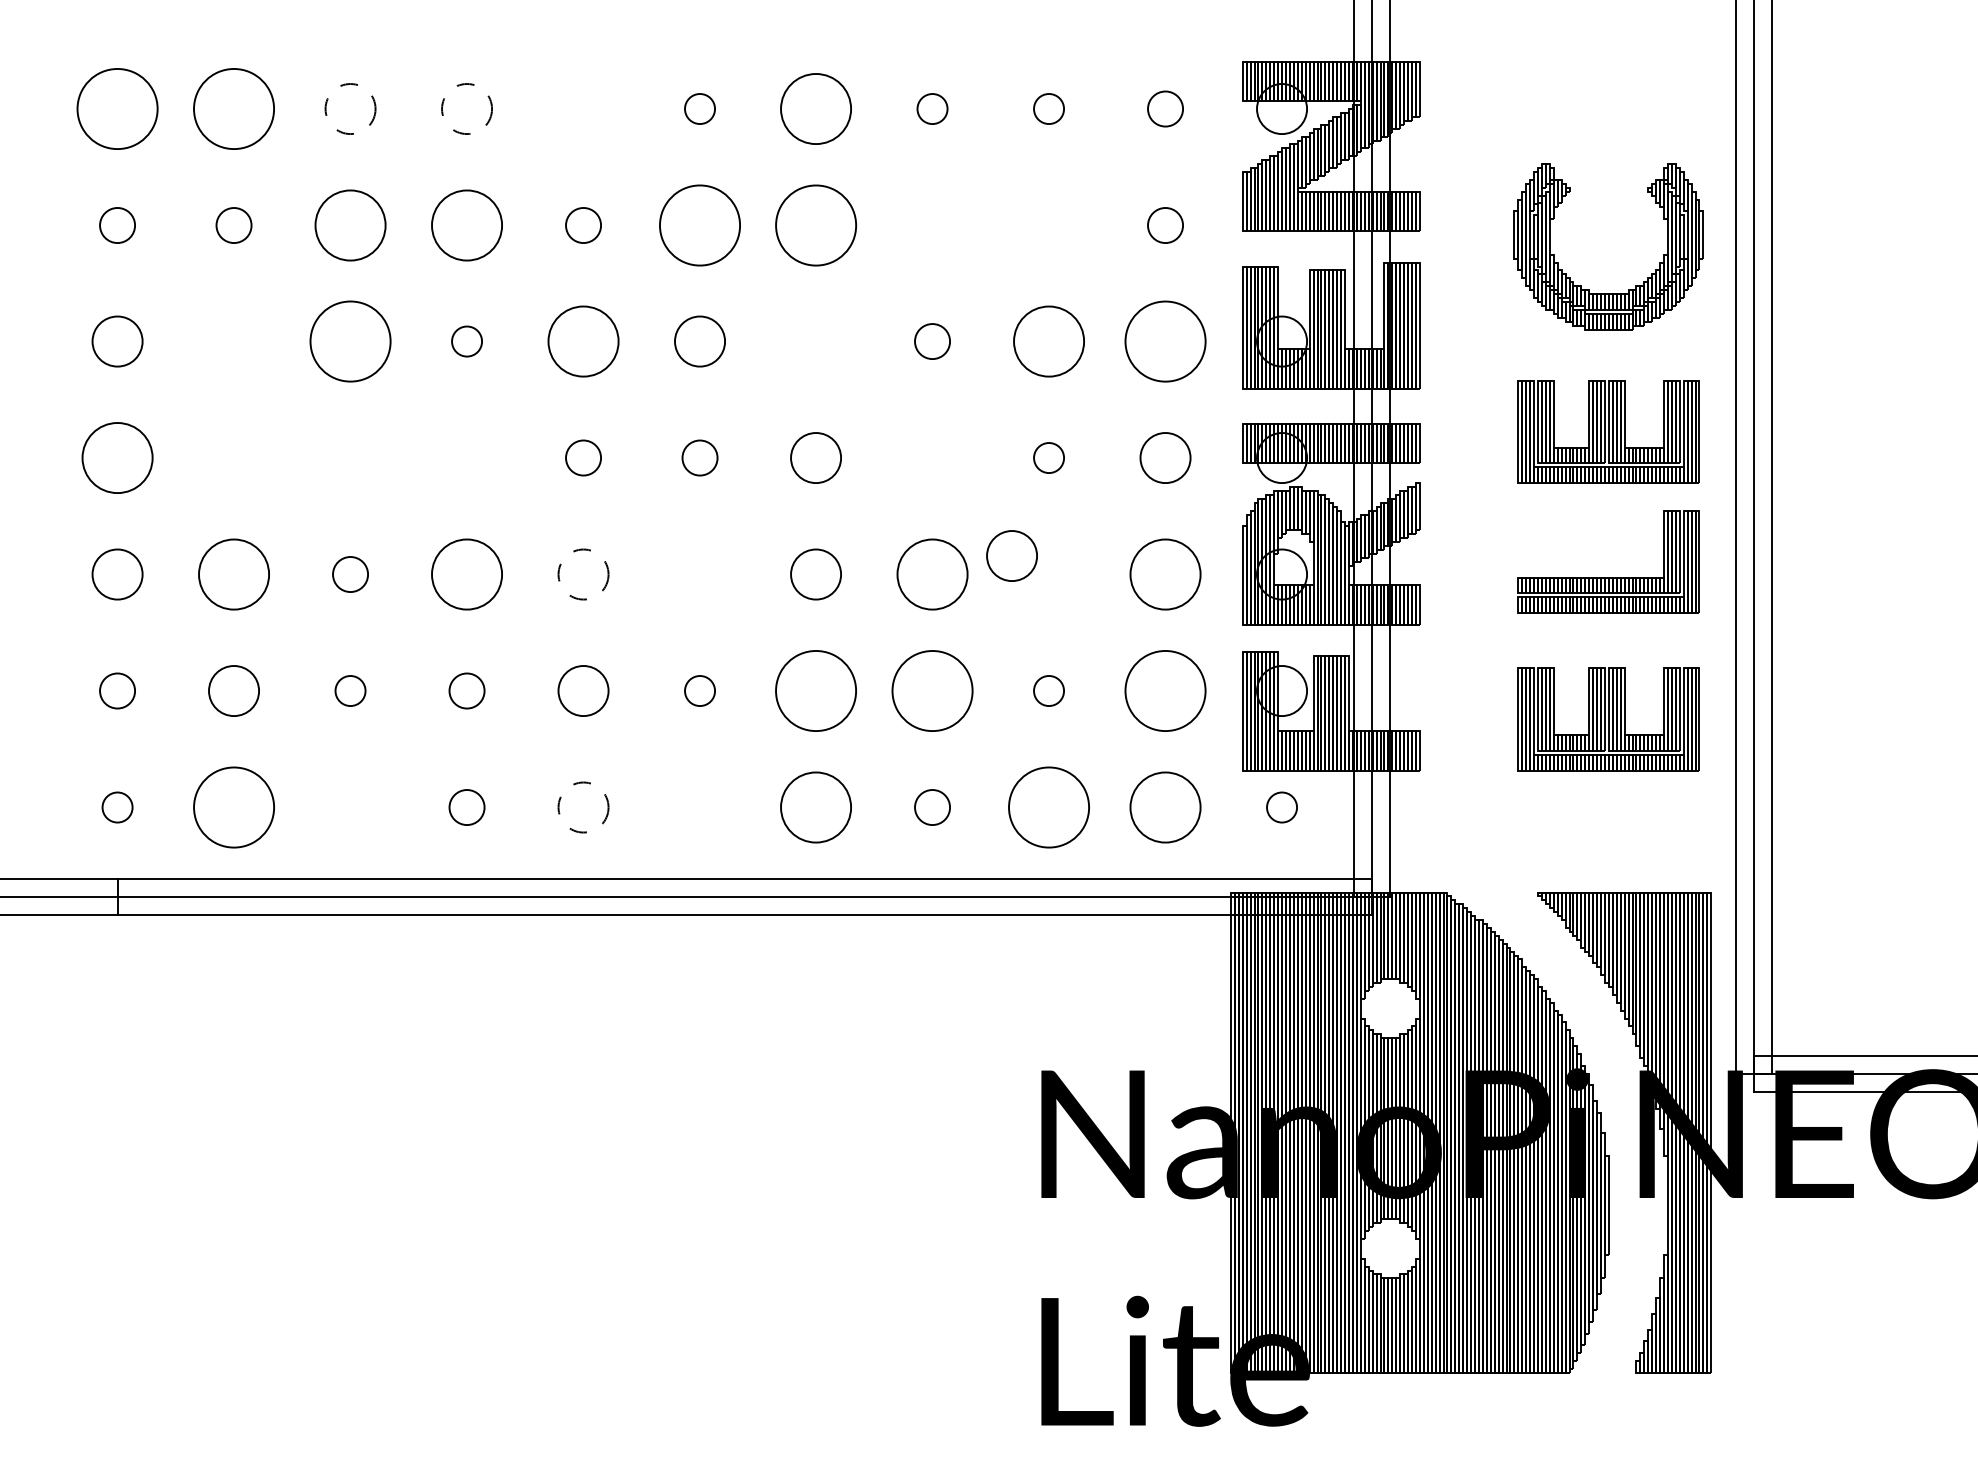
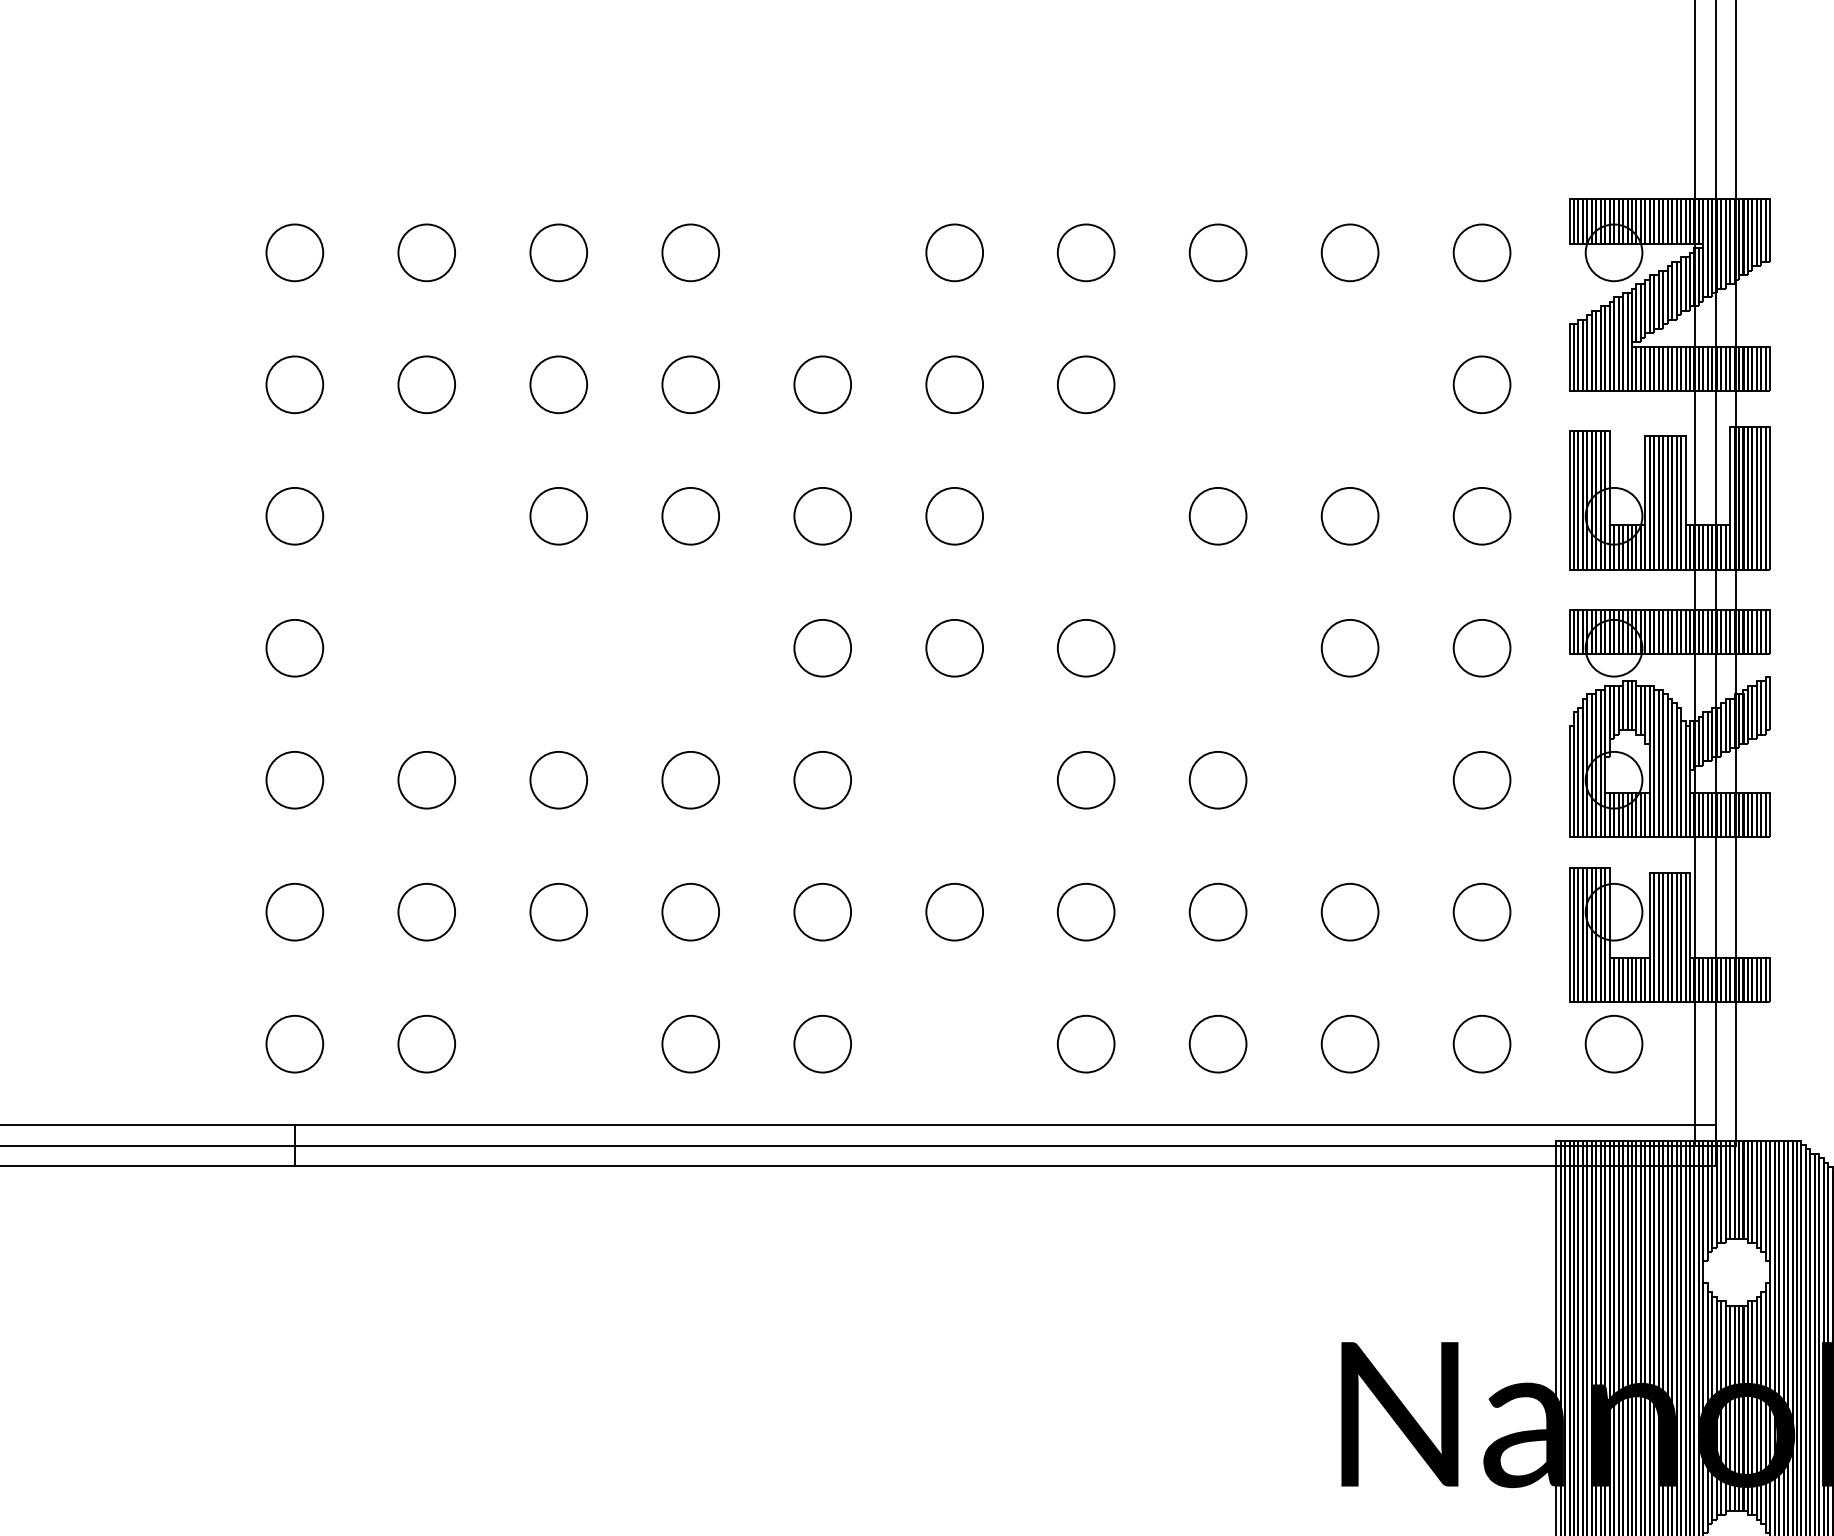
circle: (699, 108) -> (954, 252), size x1.67
circle: (1048, 108) -> (1349, 252), size x1.67
circle: (117, 109) -> (294, 253), size x0.62
circle: (234, 109) -> (427, 253), size x0.62
circle: (350, 109) -> (558, 253), dashed -> solid
circle: (467, 109) -> (691, 253), dashed -> solid
circle: (816, 109) -> (1086, 253), size x0.71
circle: (932, 109) -> (1218, 253), size x1.67
circle: (1165, 109) -> (1482, 253), size x1.43
circle: (117, 225) -> (294, 384), size x1.43
circle: (234, 225) -> (427, 384), size x1.43
circle: (350, 225) -> (558, 384), size x0.71
circle: (467, 225) -> (691, 384), size x0.71
circle: (583, 225) -> (822, 384), size x1.43
circle: (700, 225) -> (955, 384), size x0.62
circle: (815, 225) -> (1085, 384), size x0.62
circle: (1165, 225) -> (1482, 384), size x1.43
circle: (350, 341) -> (558, 516), size x0.62
circle: (467, 341) -> (691, 516), size x1.67
circle: (583, 341) -> (822, 516), size x0.71
circle: (932, 341) -> (1218, 516), size x1.43
circle: (1048, 341) -> (1349, 516), size x0.71
circle: (1165, 341) -> (1482, 516), size x0.62
circle: (583, 457) -> (822, 647), size x1.43
circle: (117, 458) -> (294, 648), size x0.71
circle: (700, 458) -> (955, 648), size x1.43
circle: (1049, 458) -> (1350, 648), size x1.67
circle: (1011, 555) -> (1307, 758), removed
circle: (233, 574) -> (426, 780), size x0.71
circle: (350, 574) -> (558, 780), size x1.43
circle: (467, 574) -> (691, 780), size x0.71
circle: (583, 574) -> (822, 780), dashed -> solid
circle: (932, 574) -> (1218, 780), size x0.71
circle: (1165, 574) -> (1482, 780), size x0.71
circle: (117, 690) -> (294, 911), size x1.43
circle: (350, 690) -> (558, 911), size x1.67
circle: (932, 690) -> (1218, 911), size x0.62
circle: (1048, 690) -> (1349, 911), size x1.67
circle: (467, 691) -> (691, 912), size x1.43
circle: (700, 691) -> (955, 912), size x1.67
circle: (816, 691) -> (1086, 912), size x0.62
circle: (1165, 691) -> (1482, 912), size x0.62
circle: (117, 807) -> (294, 1044), size x1.67
circle: (233, 807) -> (426, 1044), size x0.62
circle: (467, 807) -> (691, 1044), size x1.43
circle: (583, 807) -> (822, 1044), dashed -> solid
circle: (816, 807) -> (1086, 1044), size x0.71
circle: (932, 807) -> (1218, 1044), size x1.43
circle: (1049, 807) -> (1350, 1044), size x0.62
circle: (1165, 807) -> (1482, 1044), size x0.71
circle: (1282, 807) -> (1614, 1044), size x1.67

